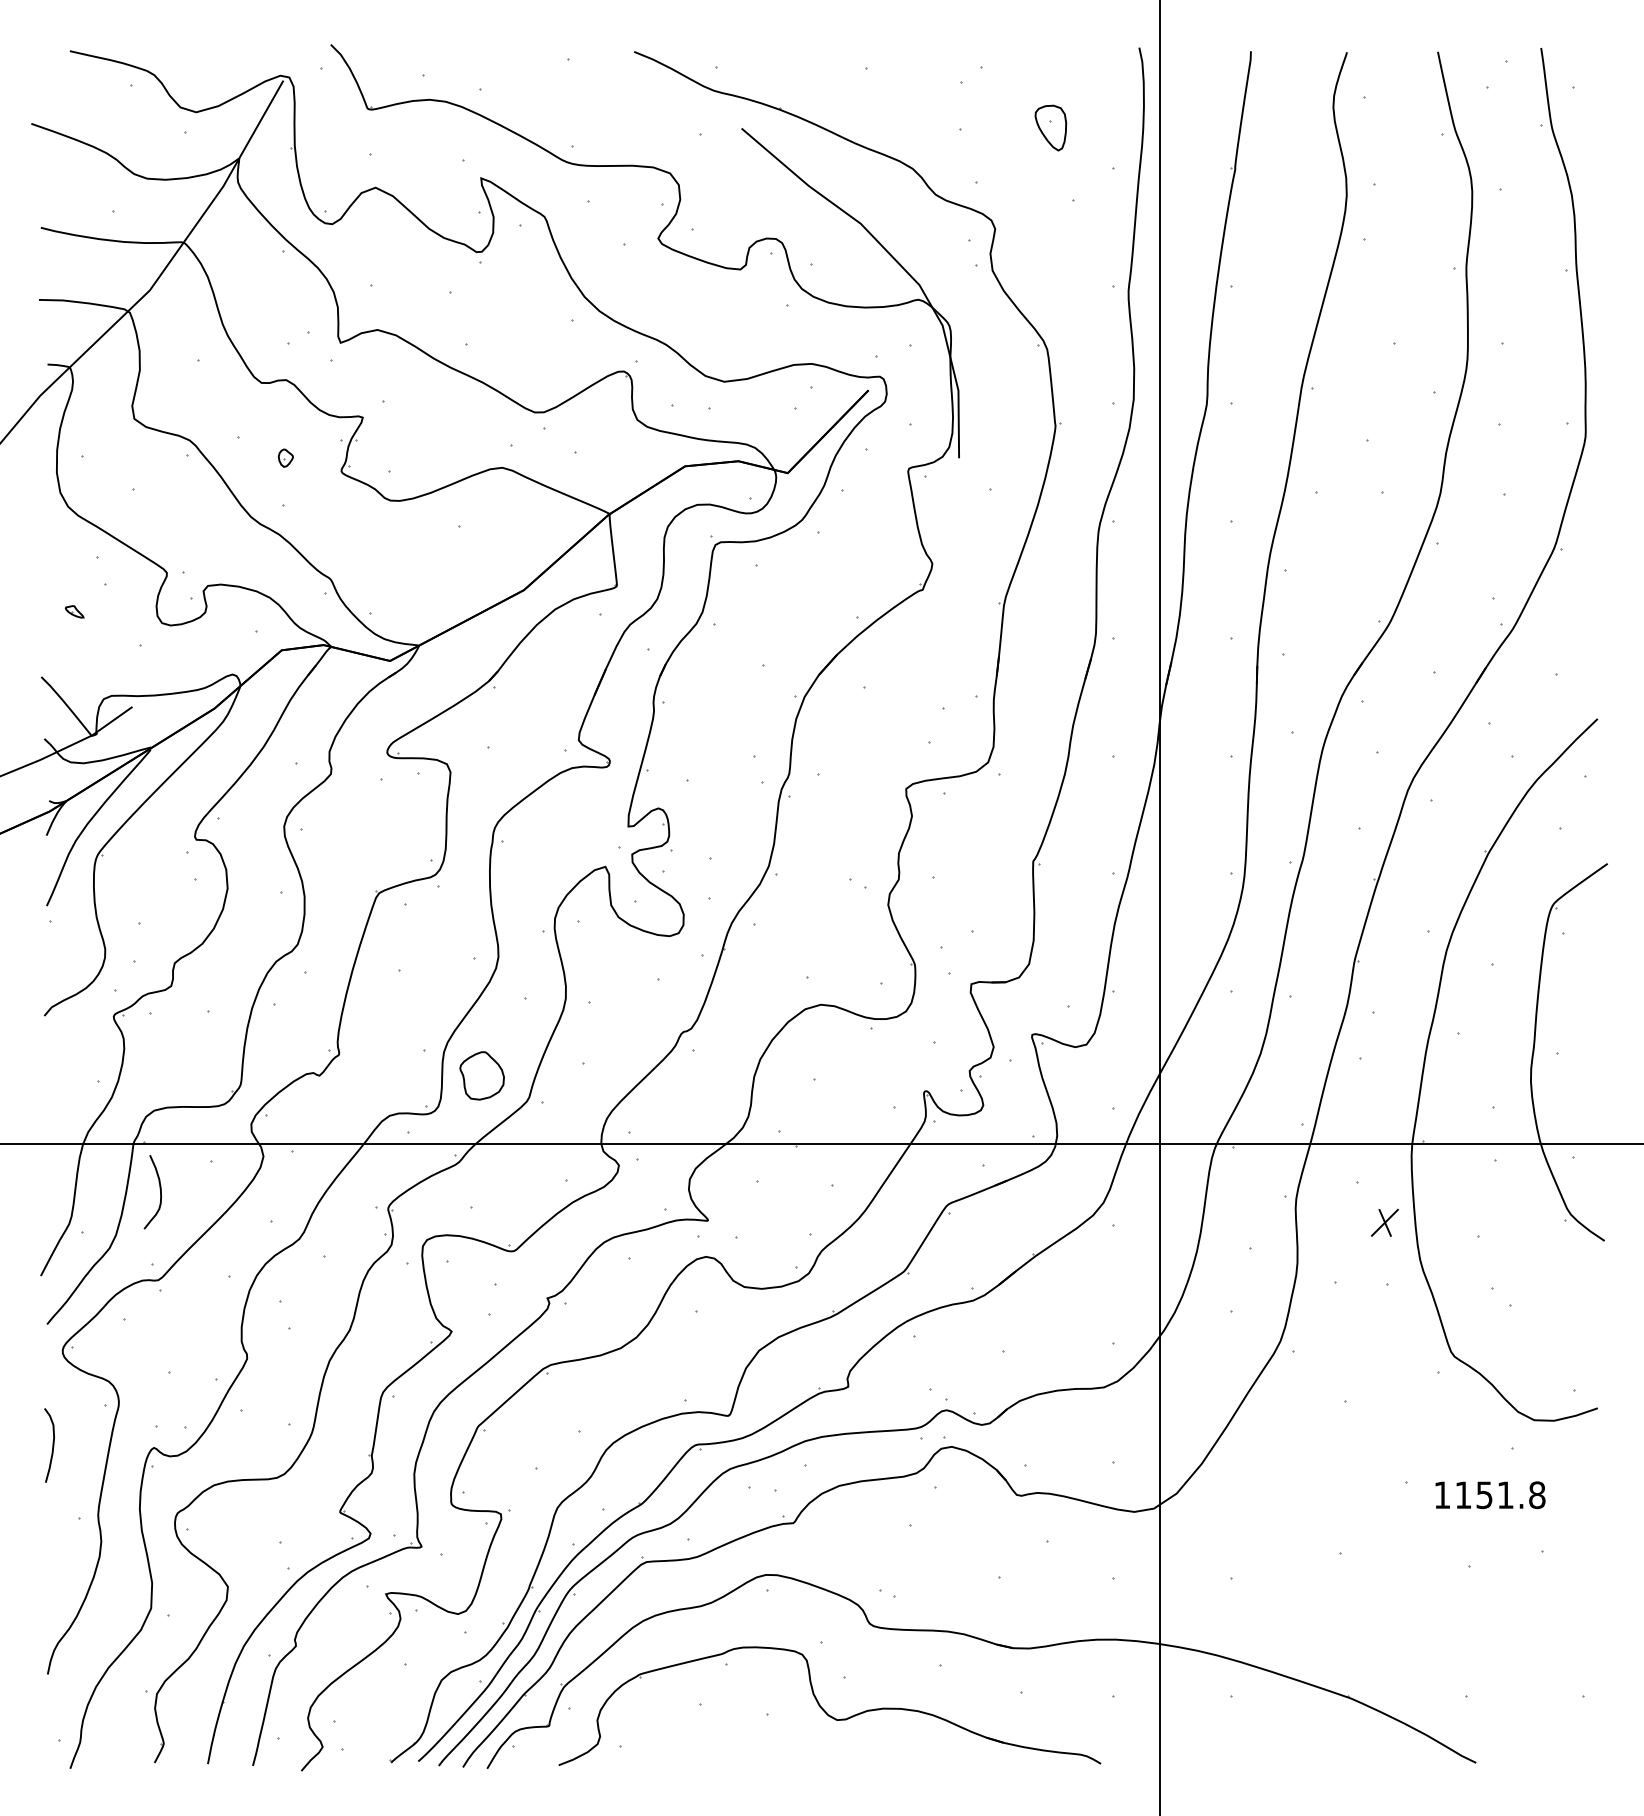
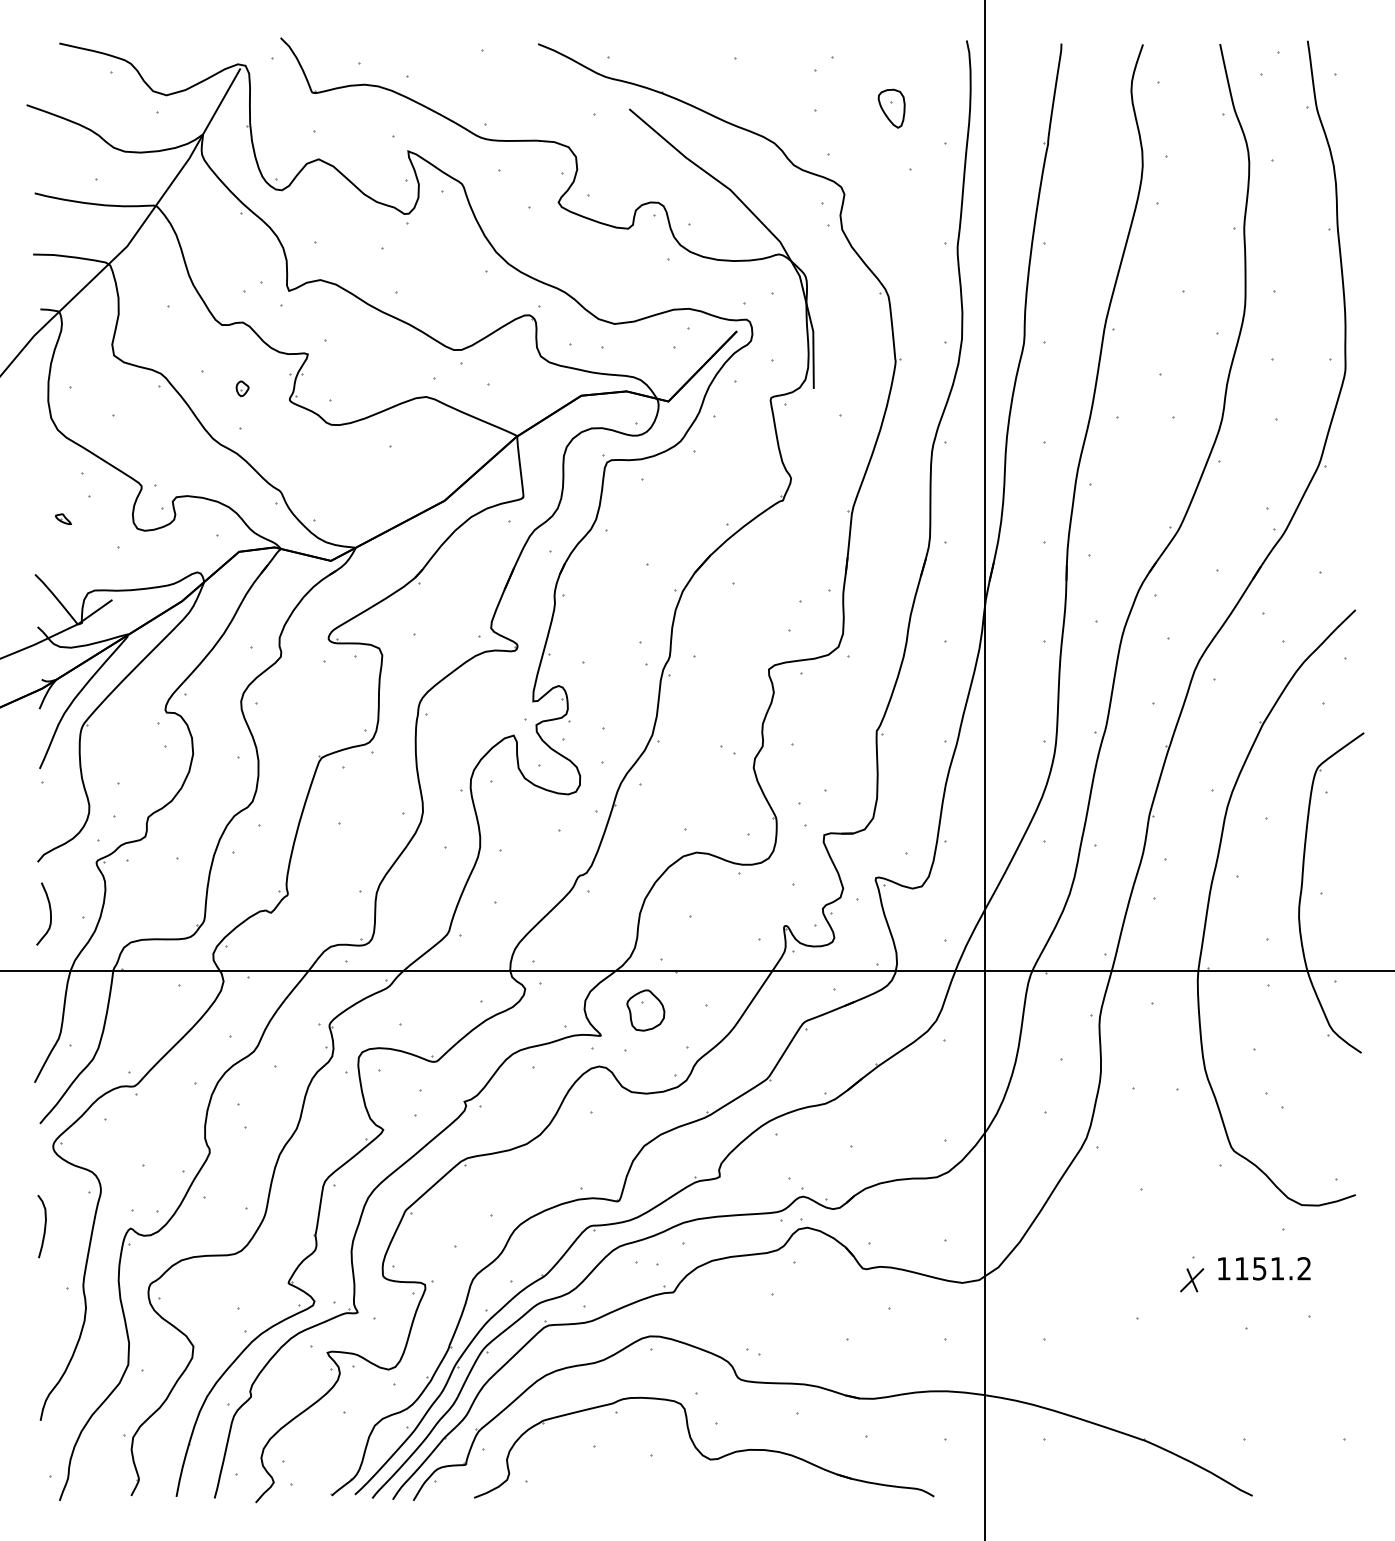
part: (481, 1075) -> (645, 1010), moved
curve: (160, 1192) -> (50, 914), moved
part: (1384, 1222) -> (1191, 1280), moved
text: (1537, 1495) -> (1304, 1268), 1151.8 -> 1151.2

